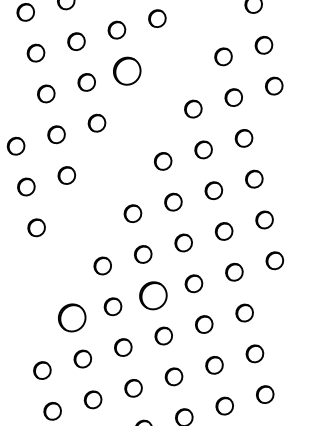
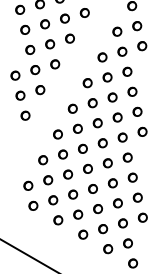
part: (126, 70) -> (69, 38), size x0.62
part: (152, 294) -> (82, 148), size x0.62
part: (73, 318) -> (43, 160), size x0.62

